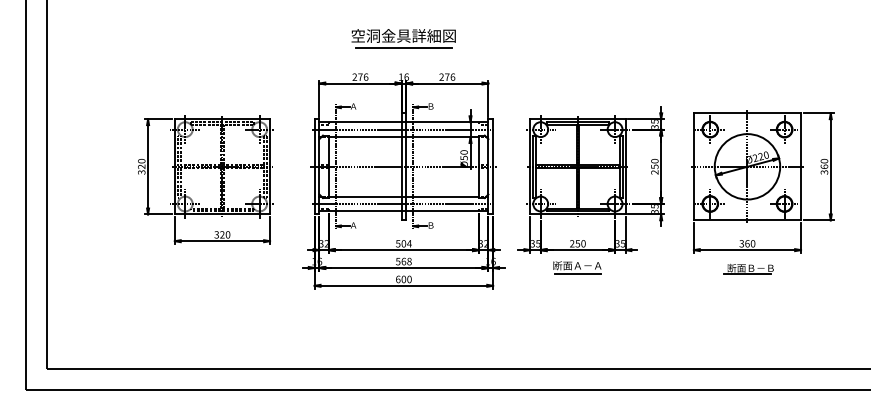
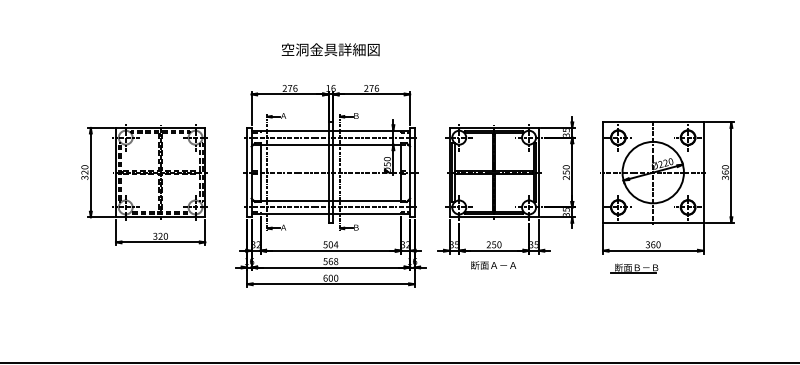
line: (403, 47) -> (330, 60), removed
part: (748, 268) -> (634, 267), moved
line: (577, 273) -> (493, 272), removed

